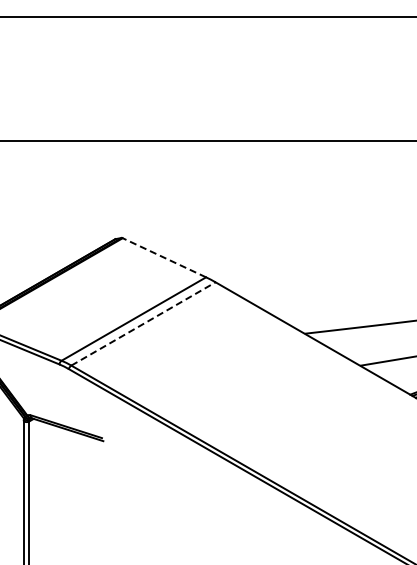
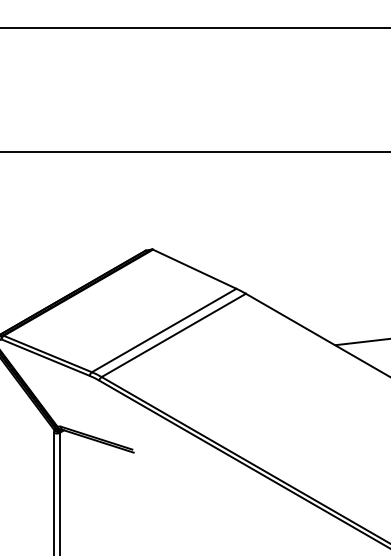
line: (163, 257) -> (193, 268), dashed -> solid
line: (143, 323) -> (173, 334), dashed -> solid

